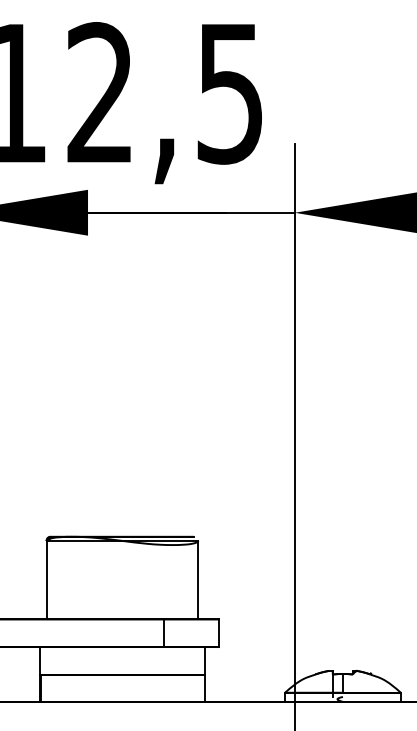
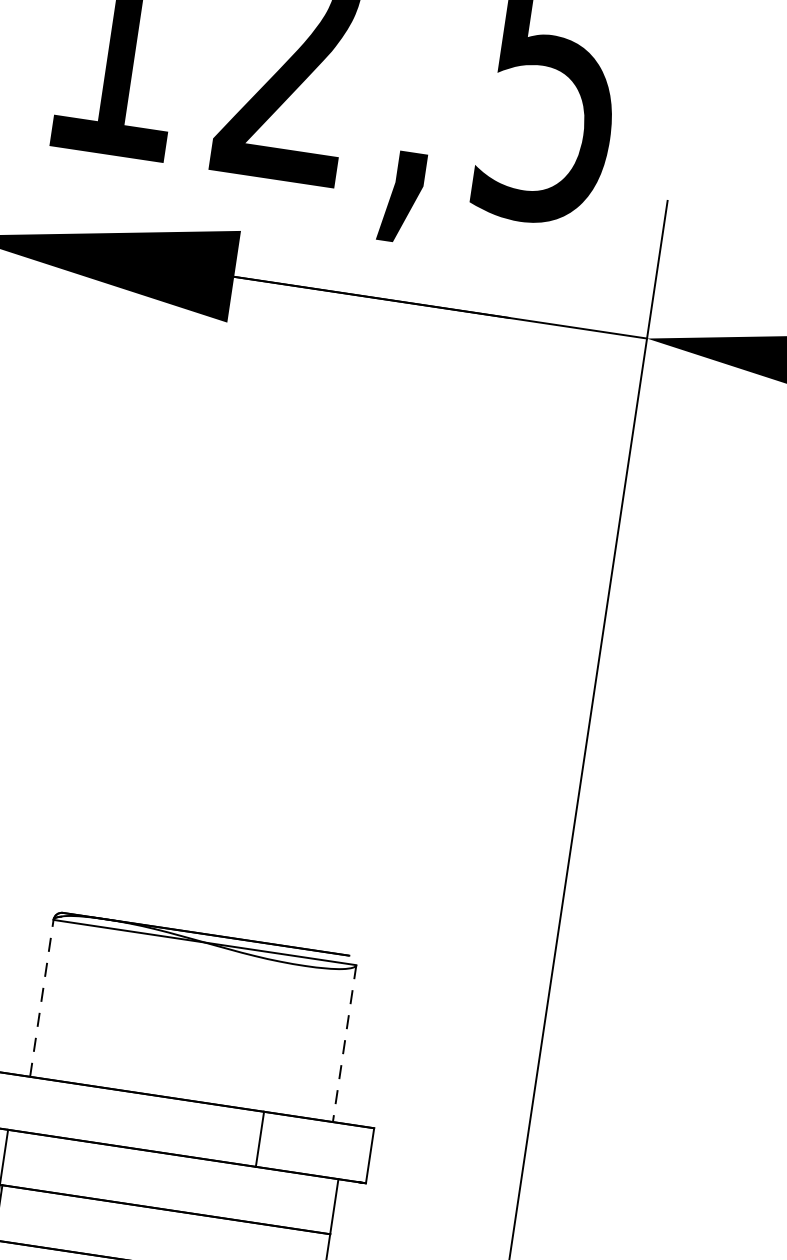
line: (46, 579) -> (41, 996), solid -> dashed
line: (198, 580) -> (345, 1044), solid -> dashed

